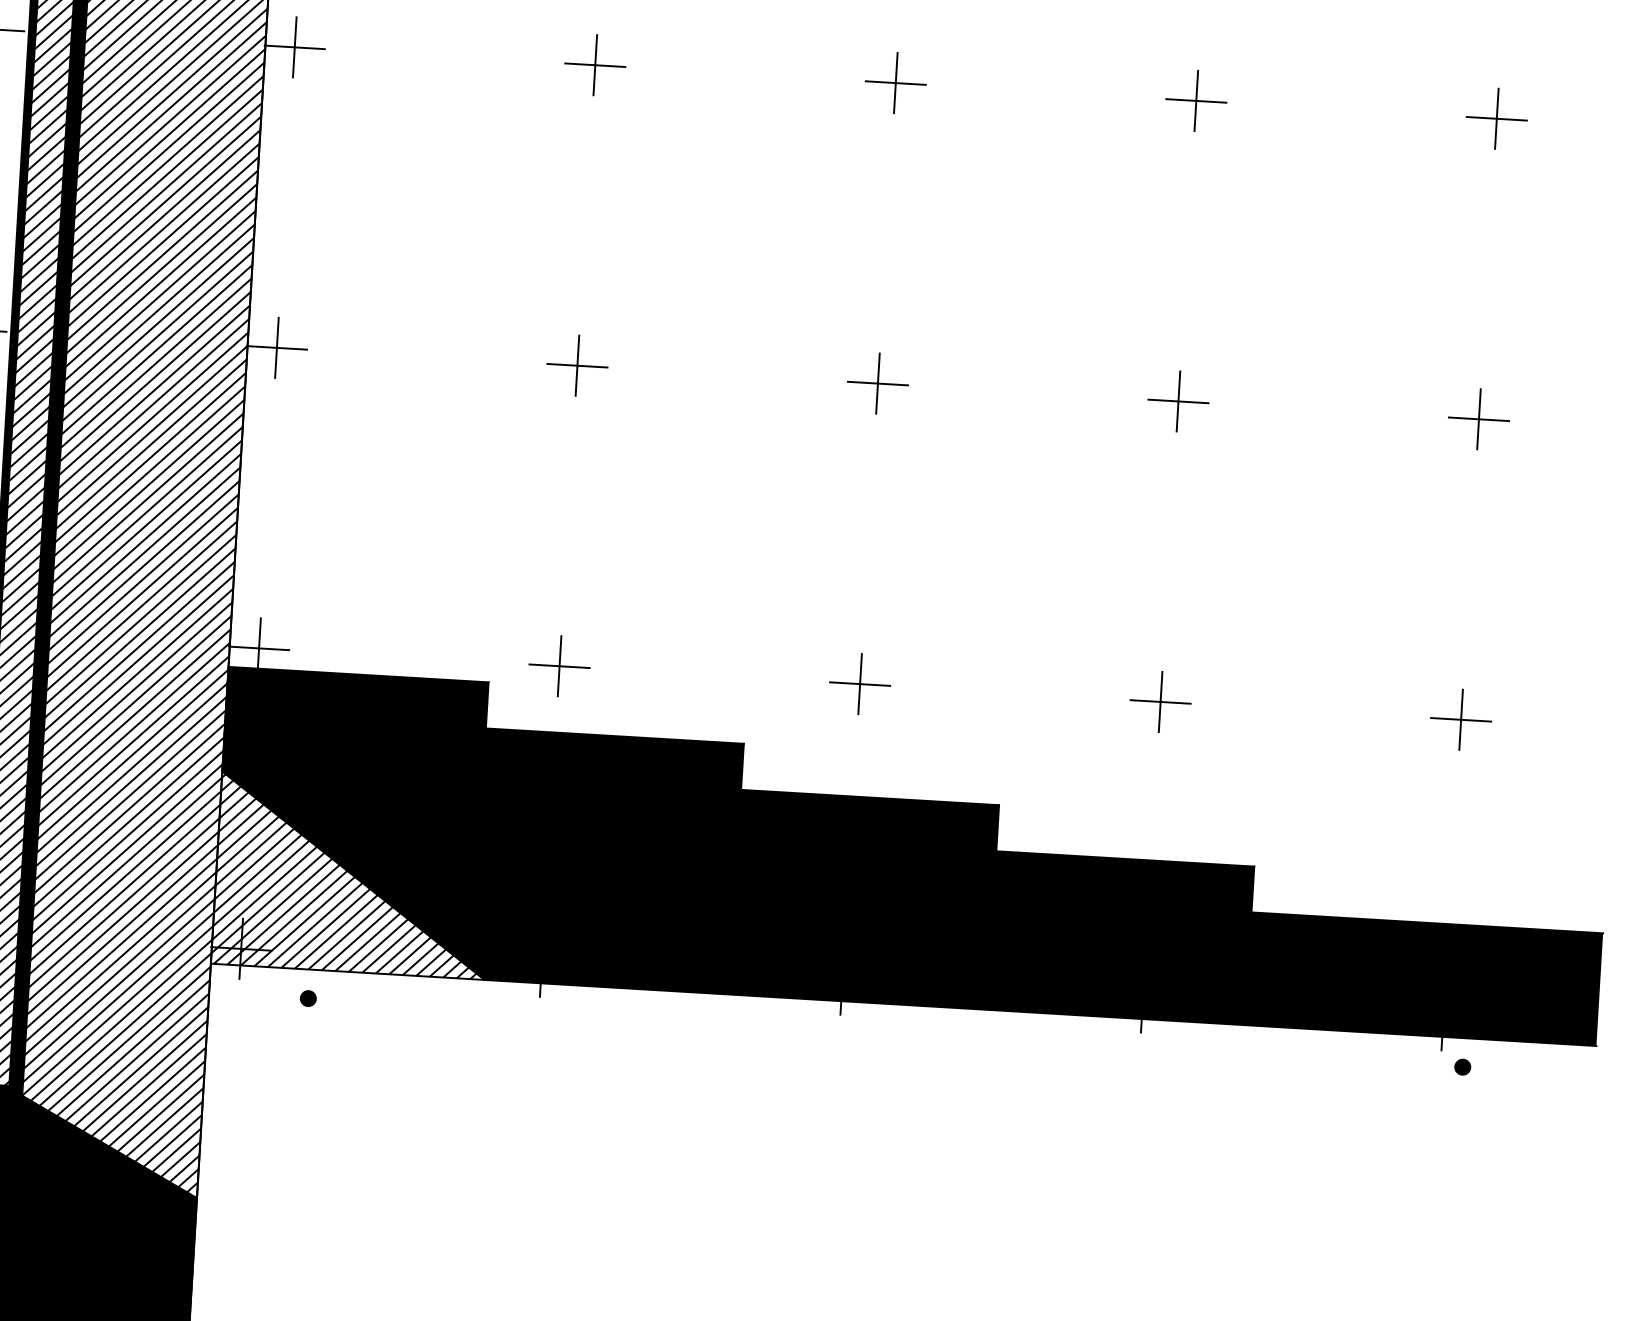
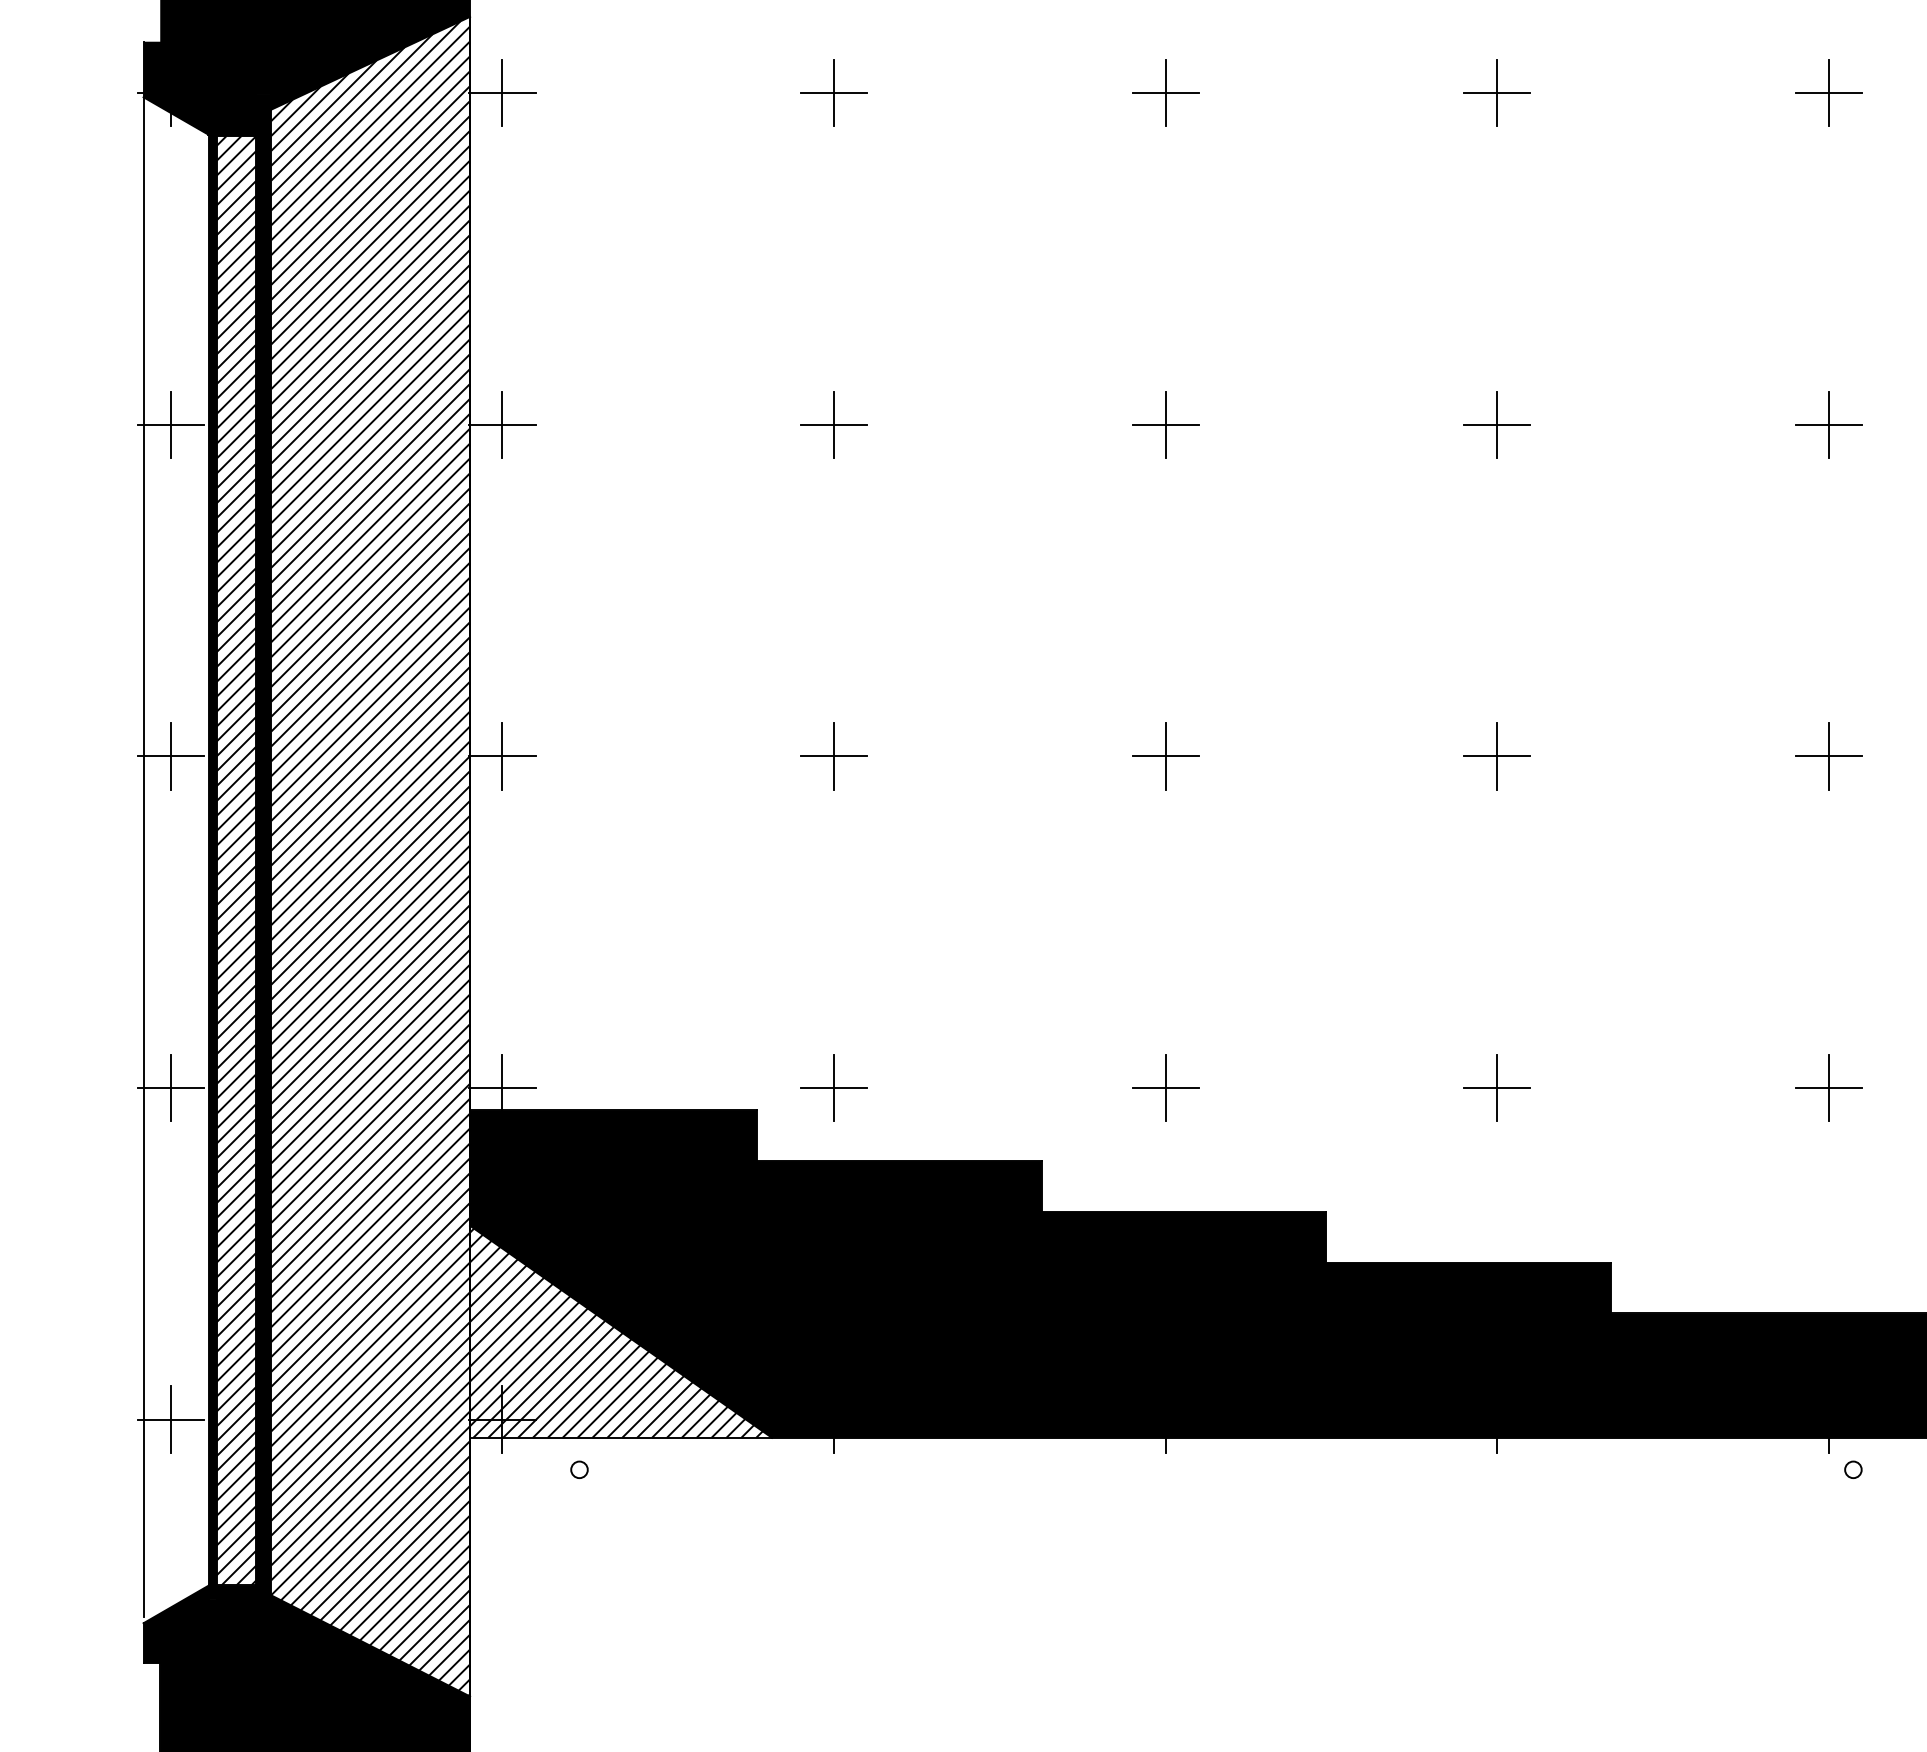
fill: (308, 998) -> (579, 1469), removed
fill: (1462, 1066) -> (1853, 1469), removed

